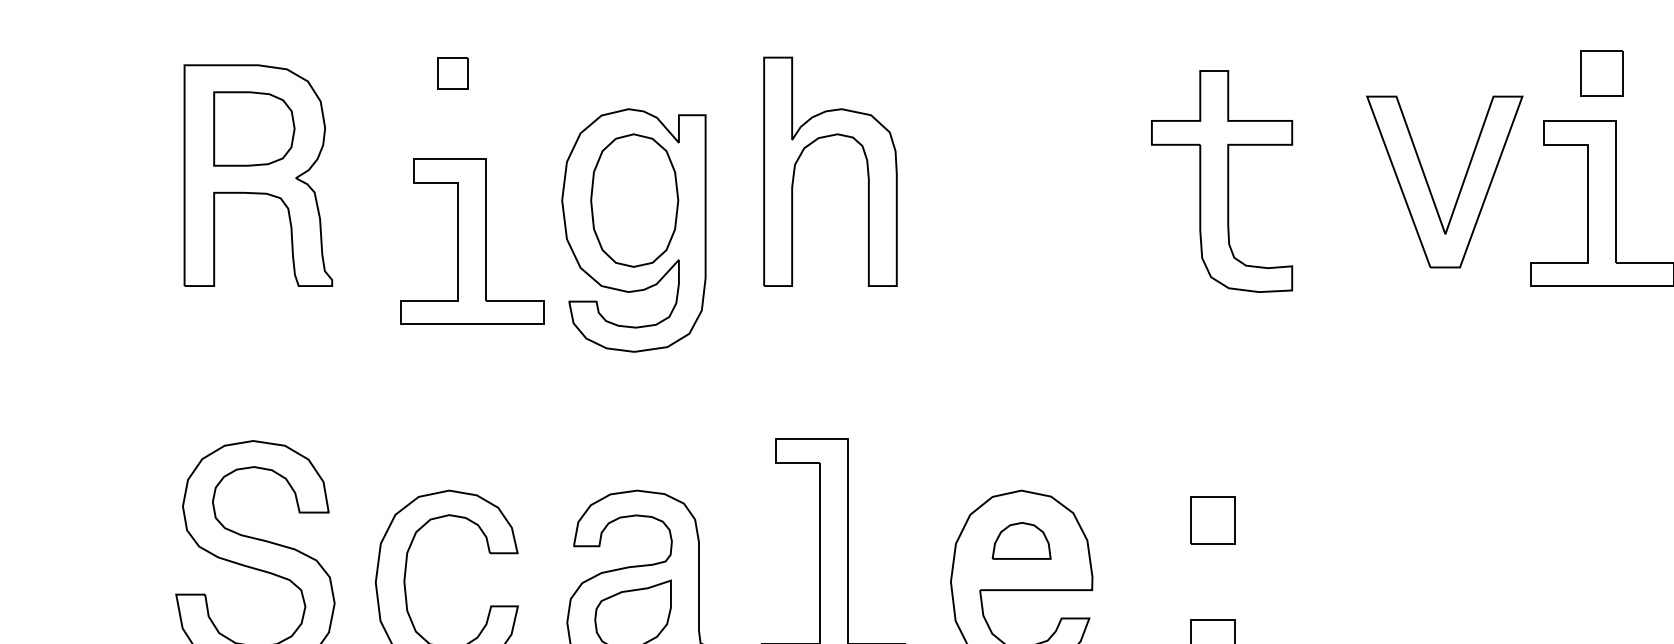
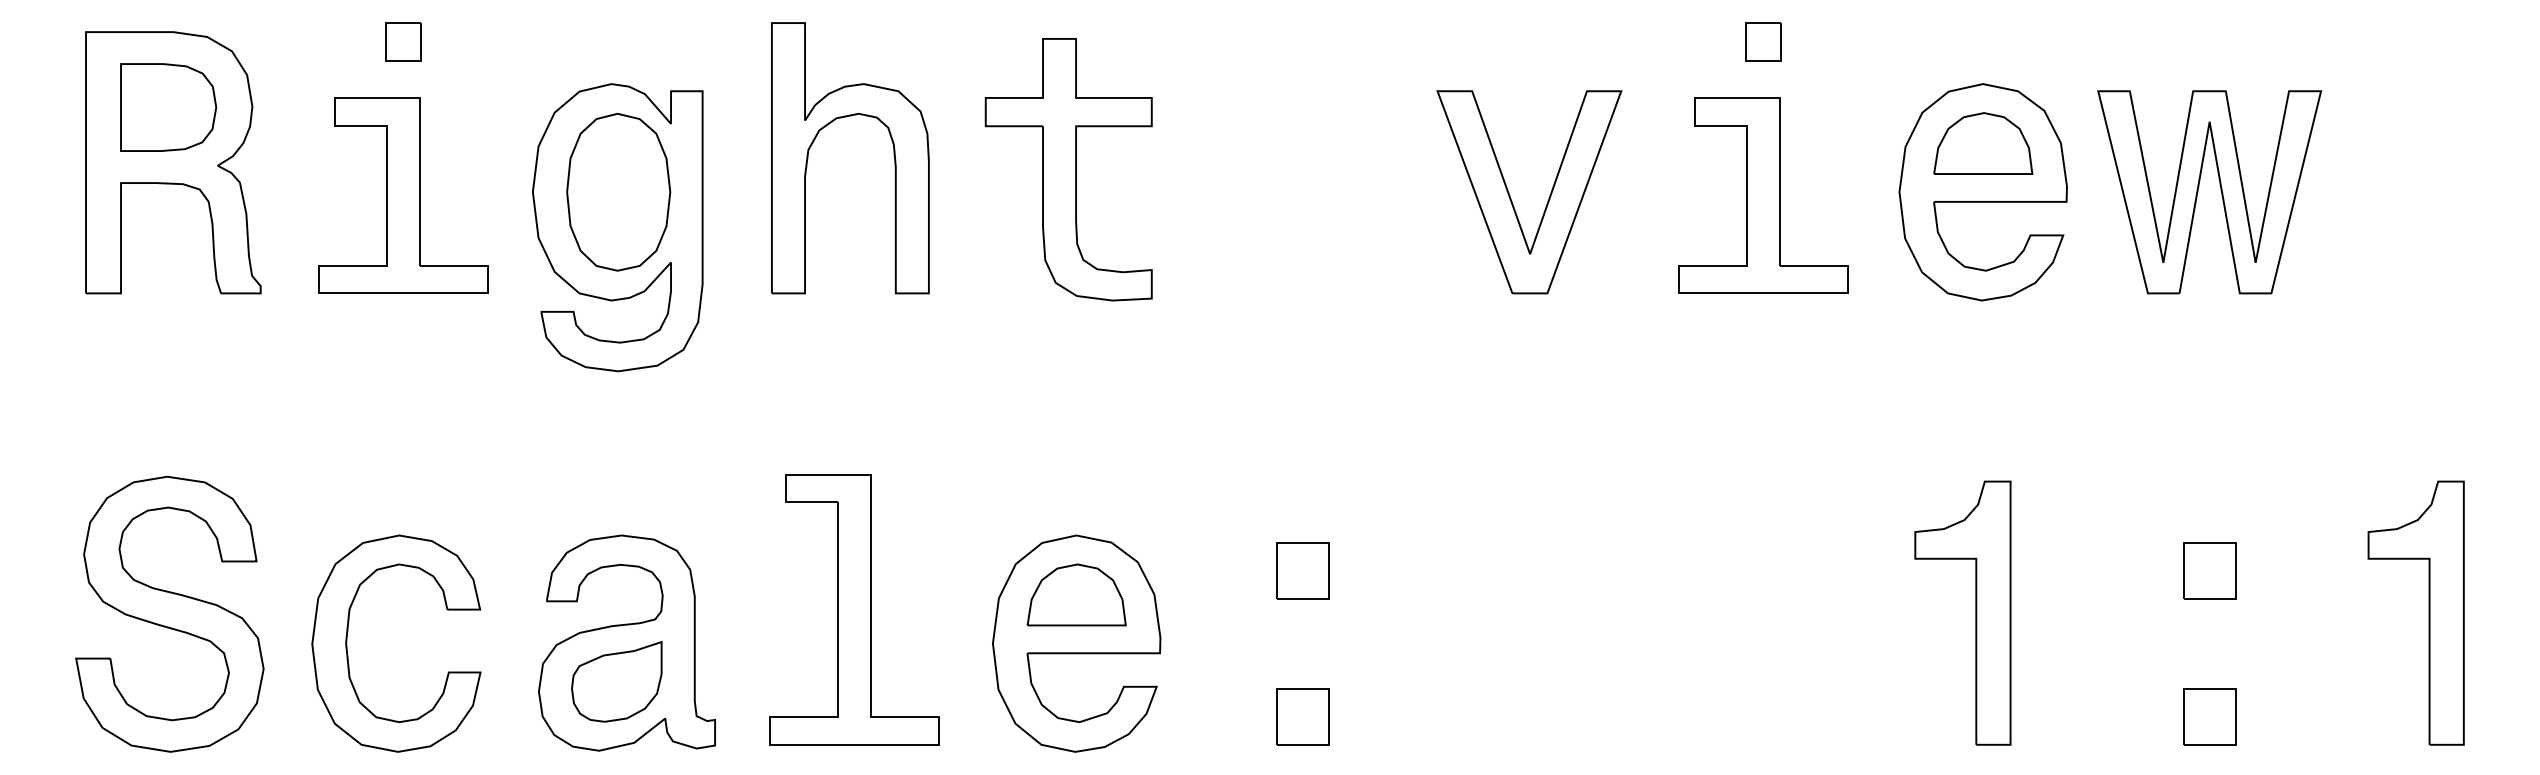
part: (1602, 73) -> (1763, 41), size x0.71
part: (1221, 181) -> (1068, 169), moved
part: (1429, 187) -> (1511, 198), moved
part: (472, 241) -> (403, 195), moved
part: (1021, 540) -> (1076, 594), size x1.43

